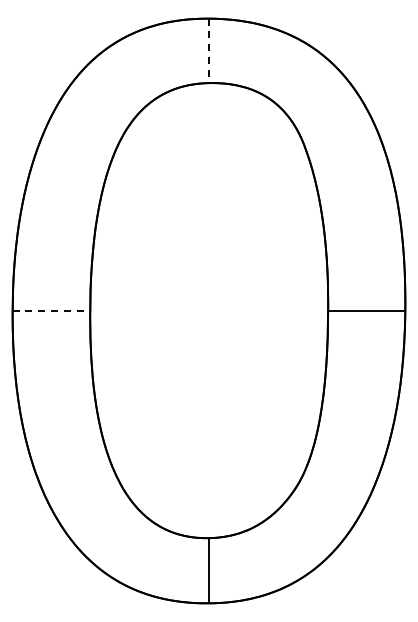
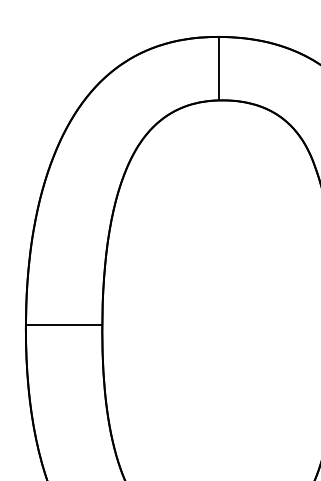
line: (208, 51) -> (218, 69), dashed -> solid
line: (51, 311) -> (64, 325), dashed -> solid

